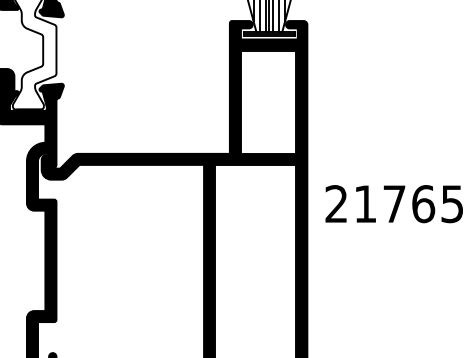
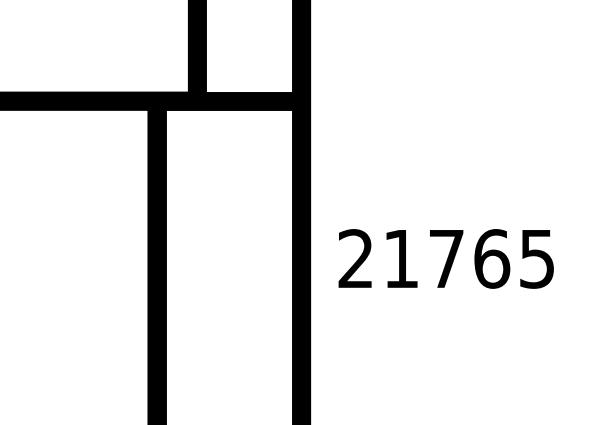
text: (393, 204) -> (445, 259), moved

